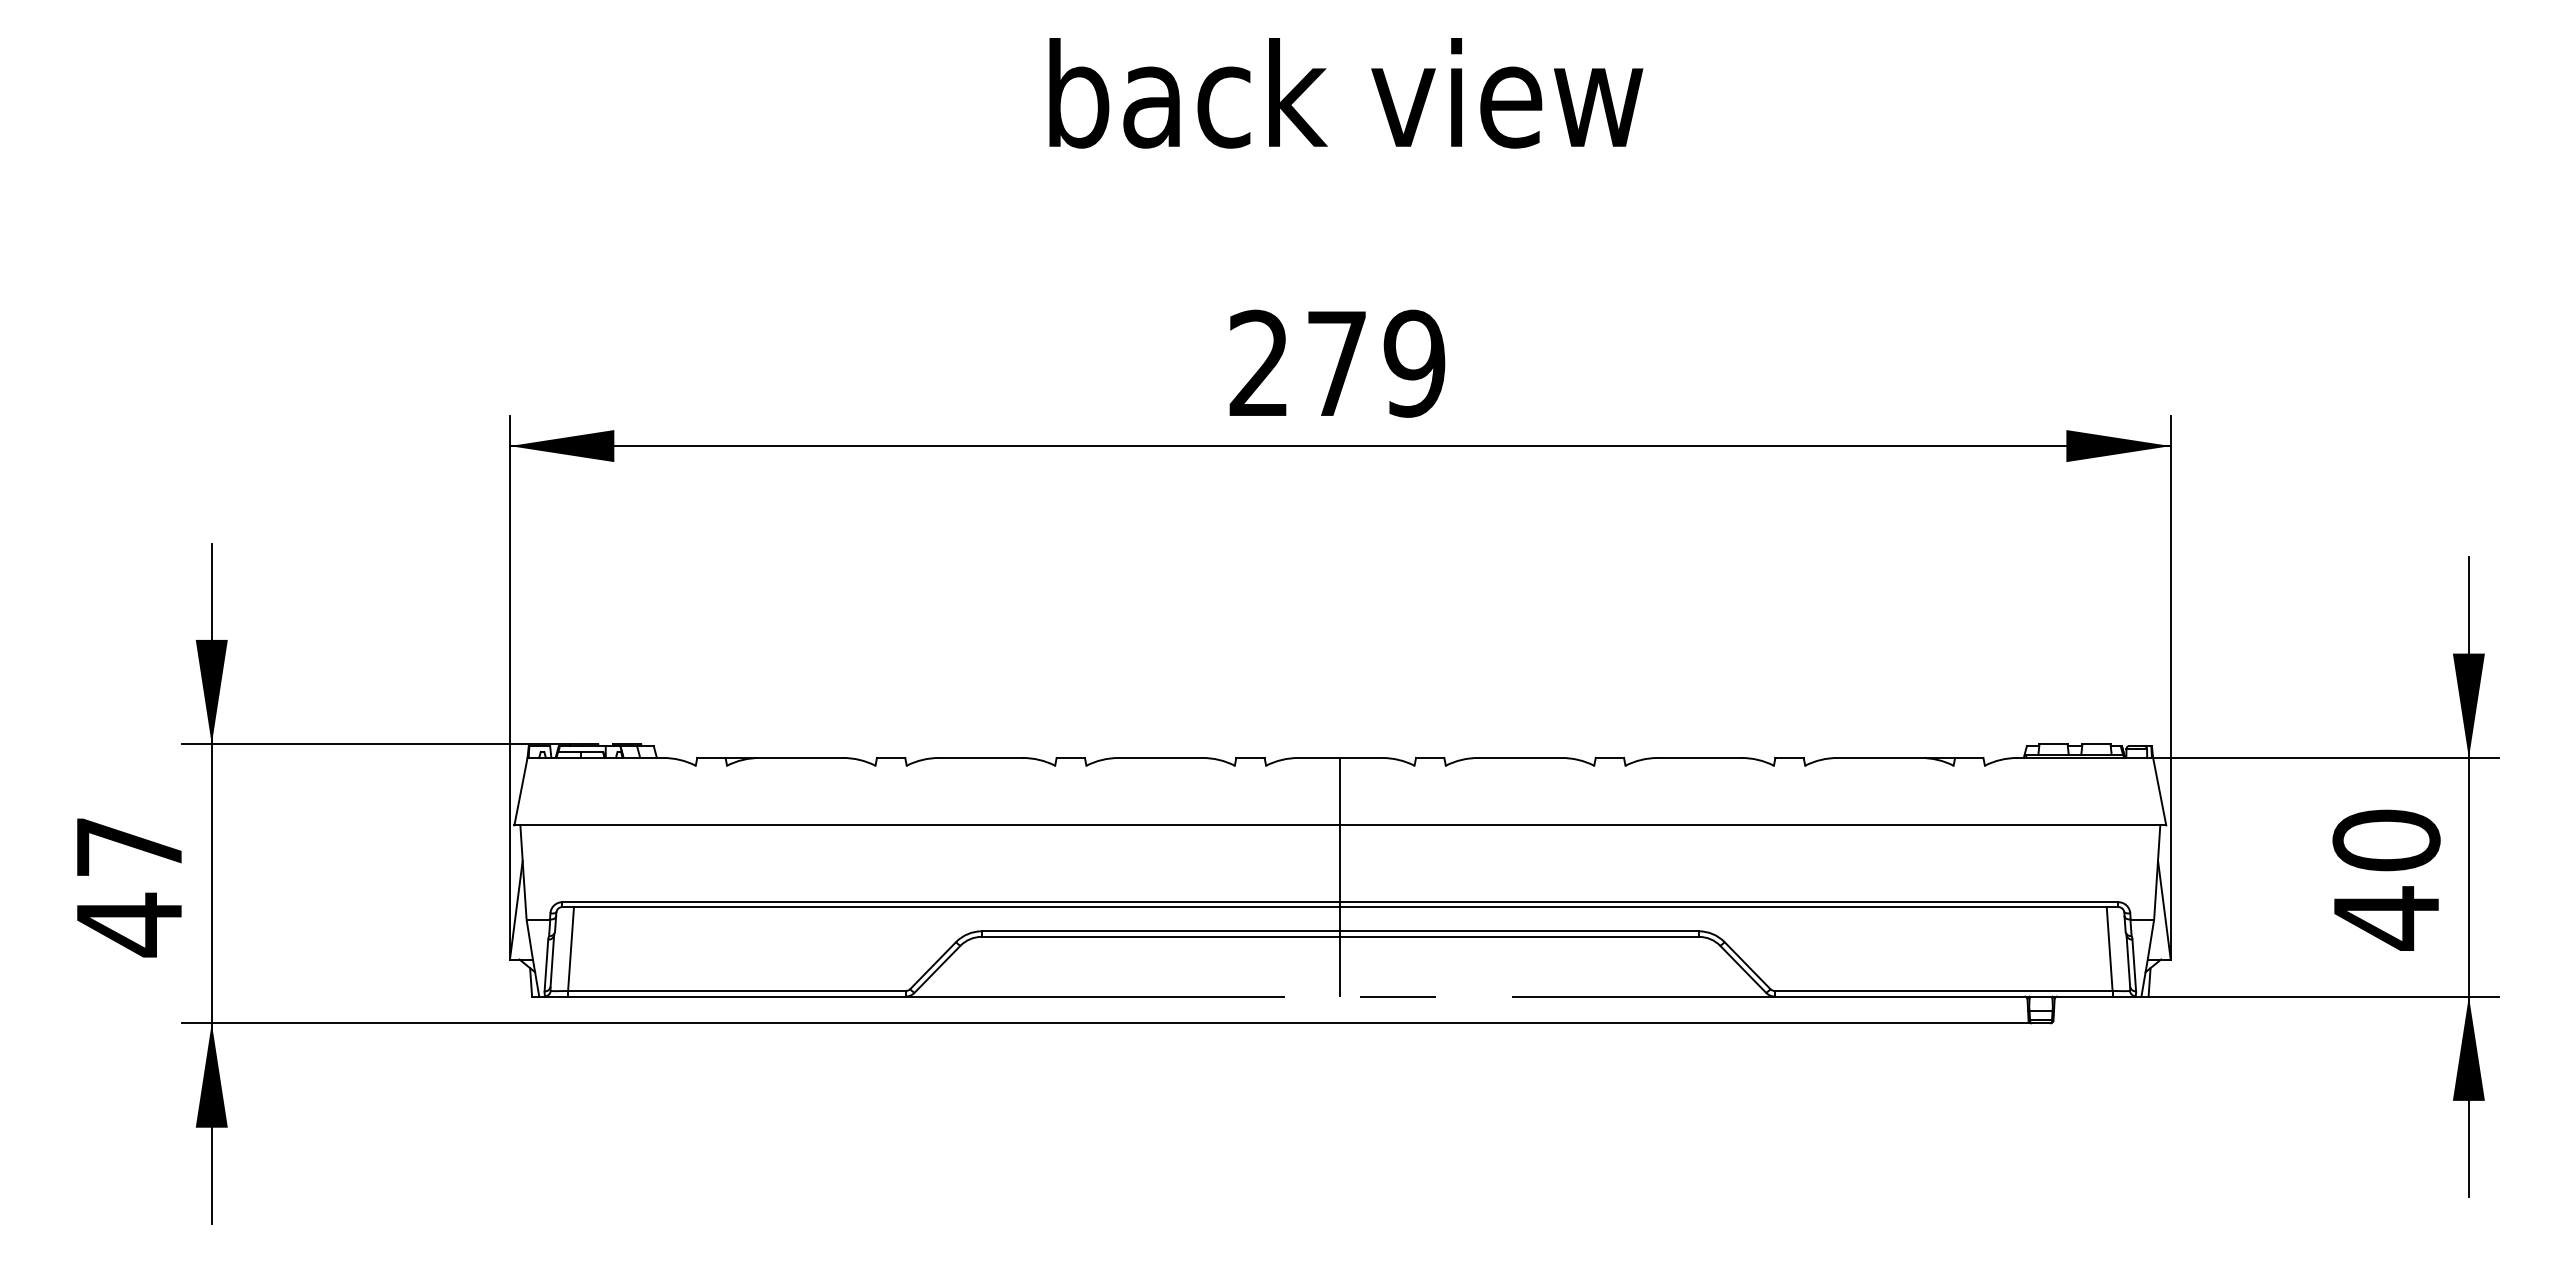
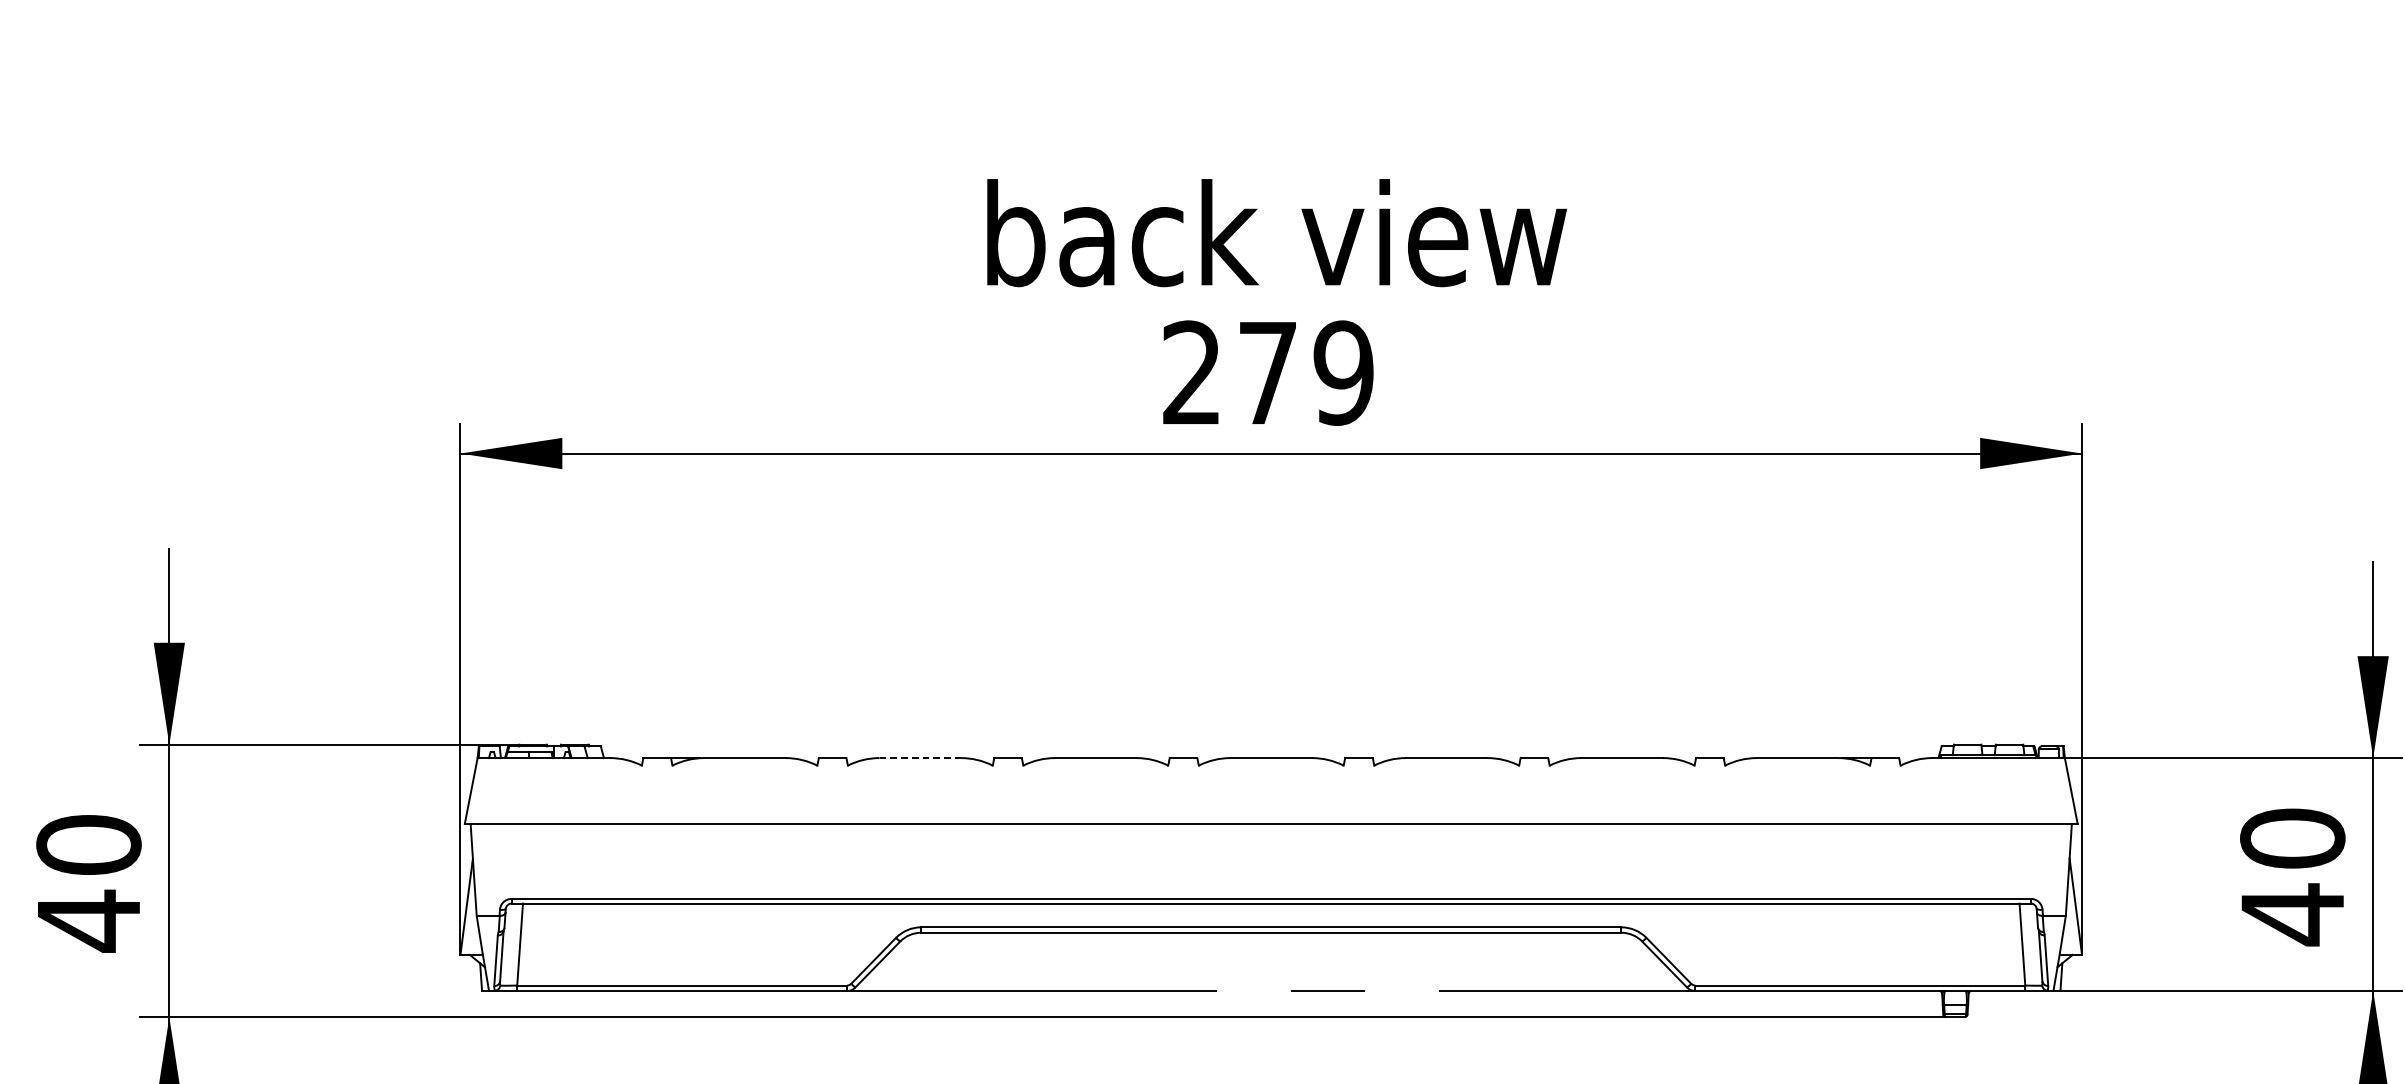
text: (1346, 93) -> (1277, 233), moved
line: (980, 757) -> (919, 757), solid -> dashed
text: (129, 846) -> (88, 844), 47 -> 40
line: (1340, 876) -> (1271, 873), removed

